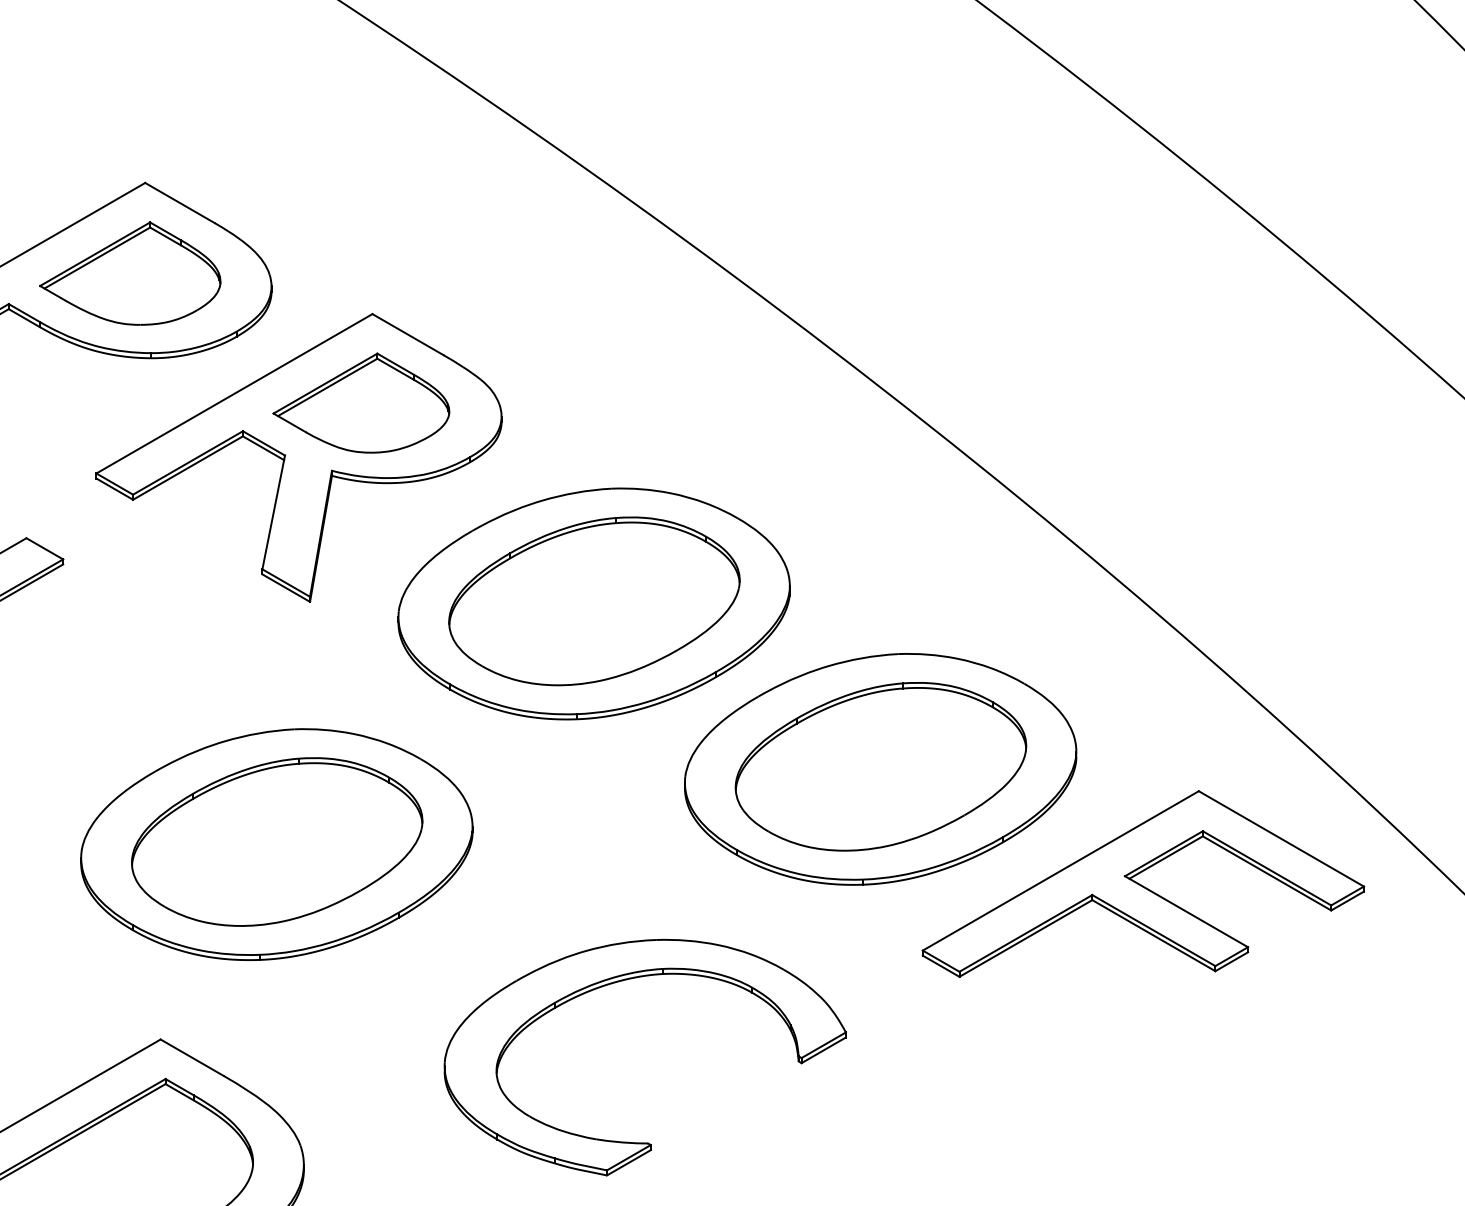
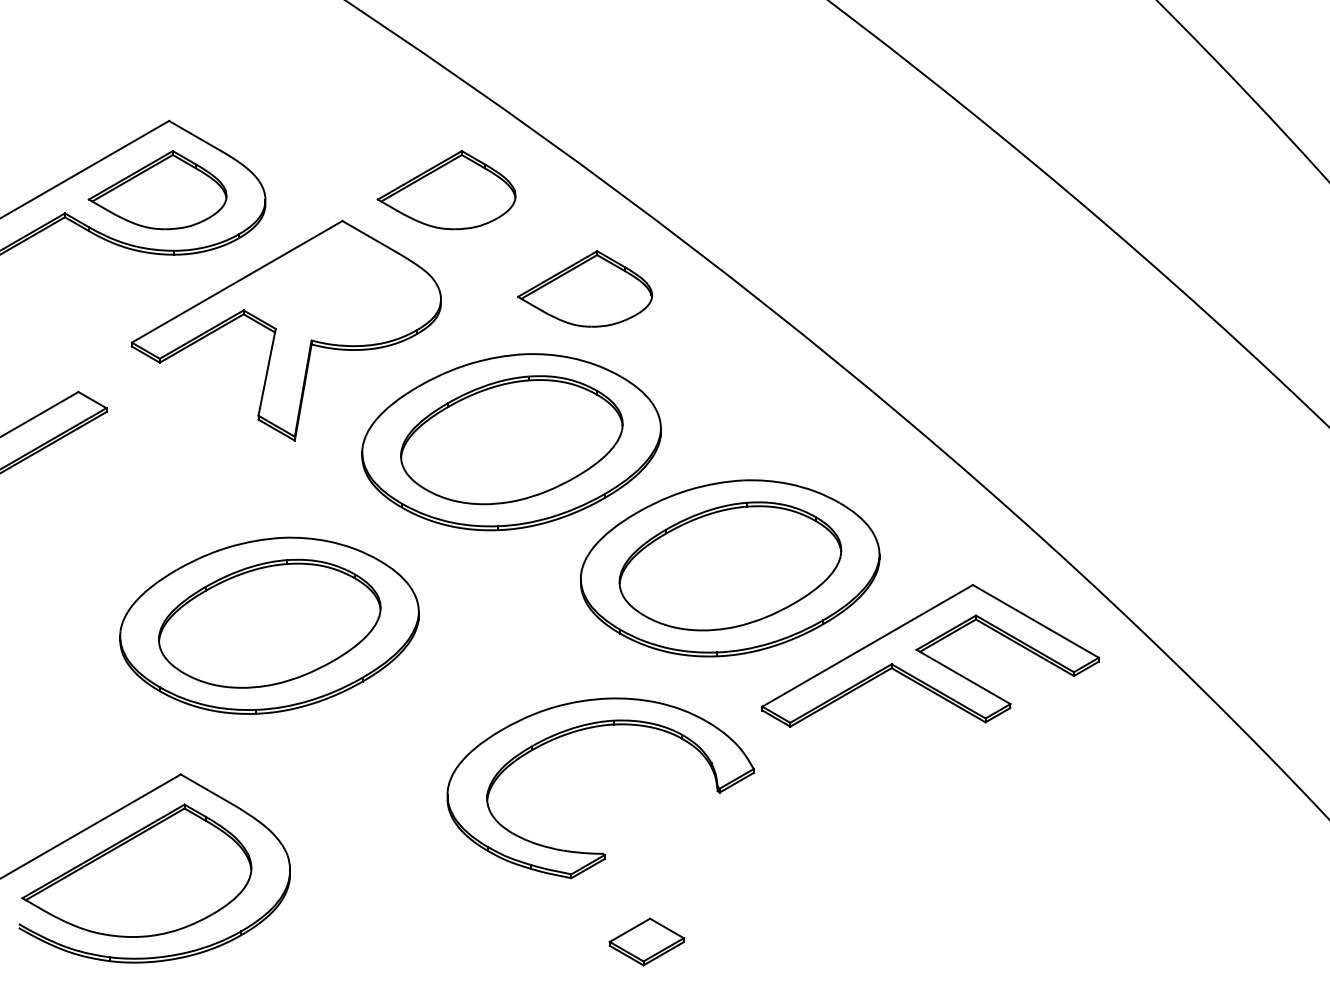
part: (508, 274) -> (446, 190), added
part: (360, 402) -> (584, 288), moved
part: (628, 980) -> (587, 729), moved

